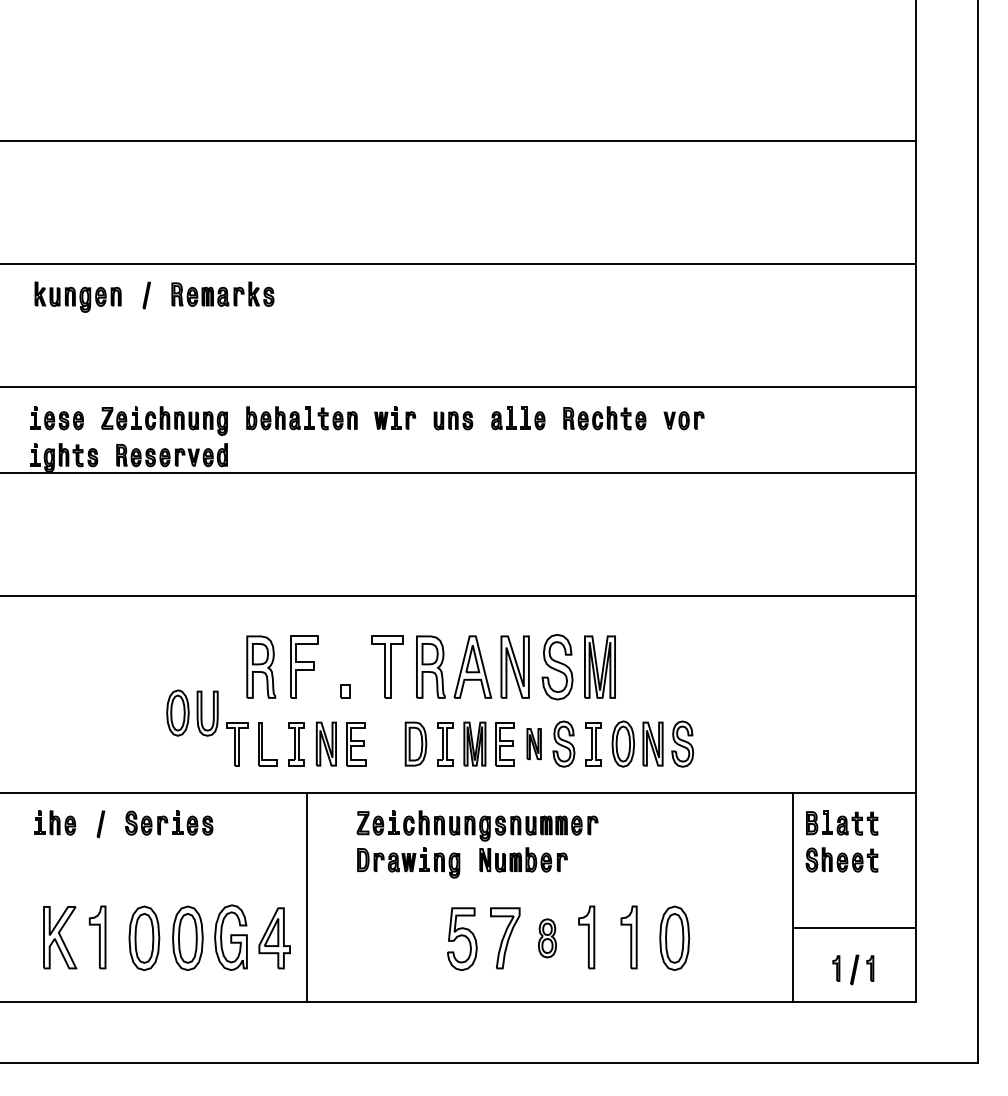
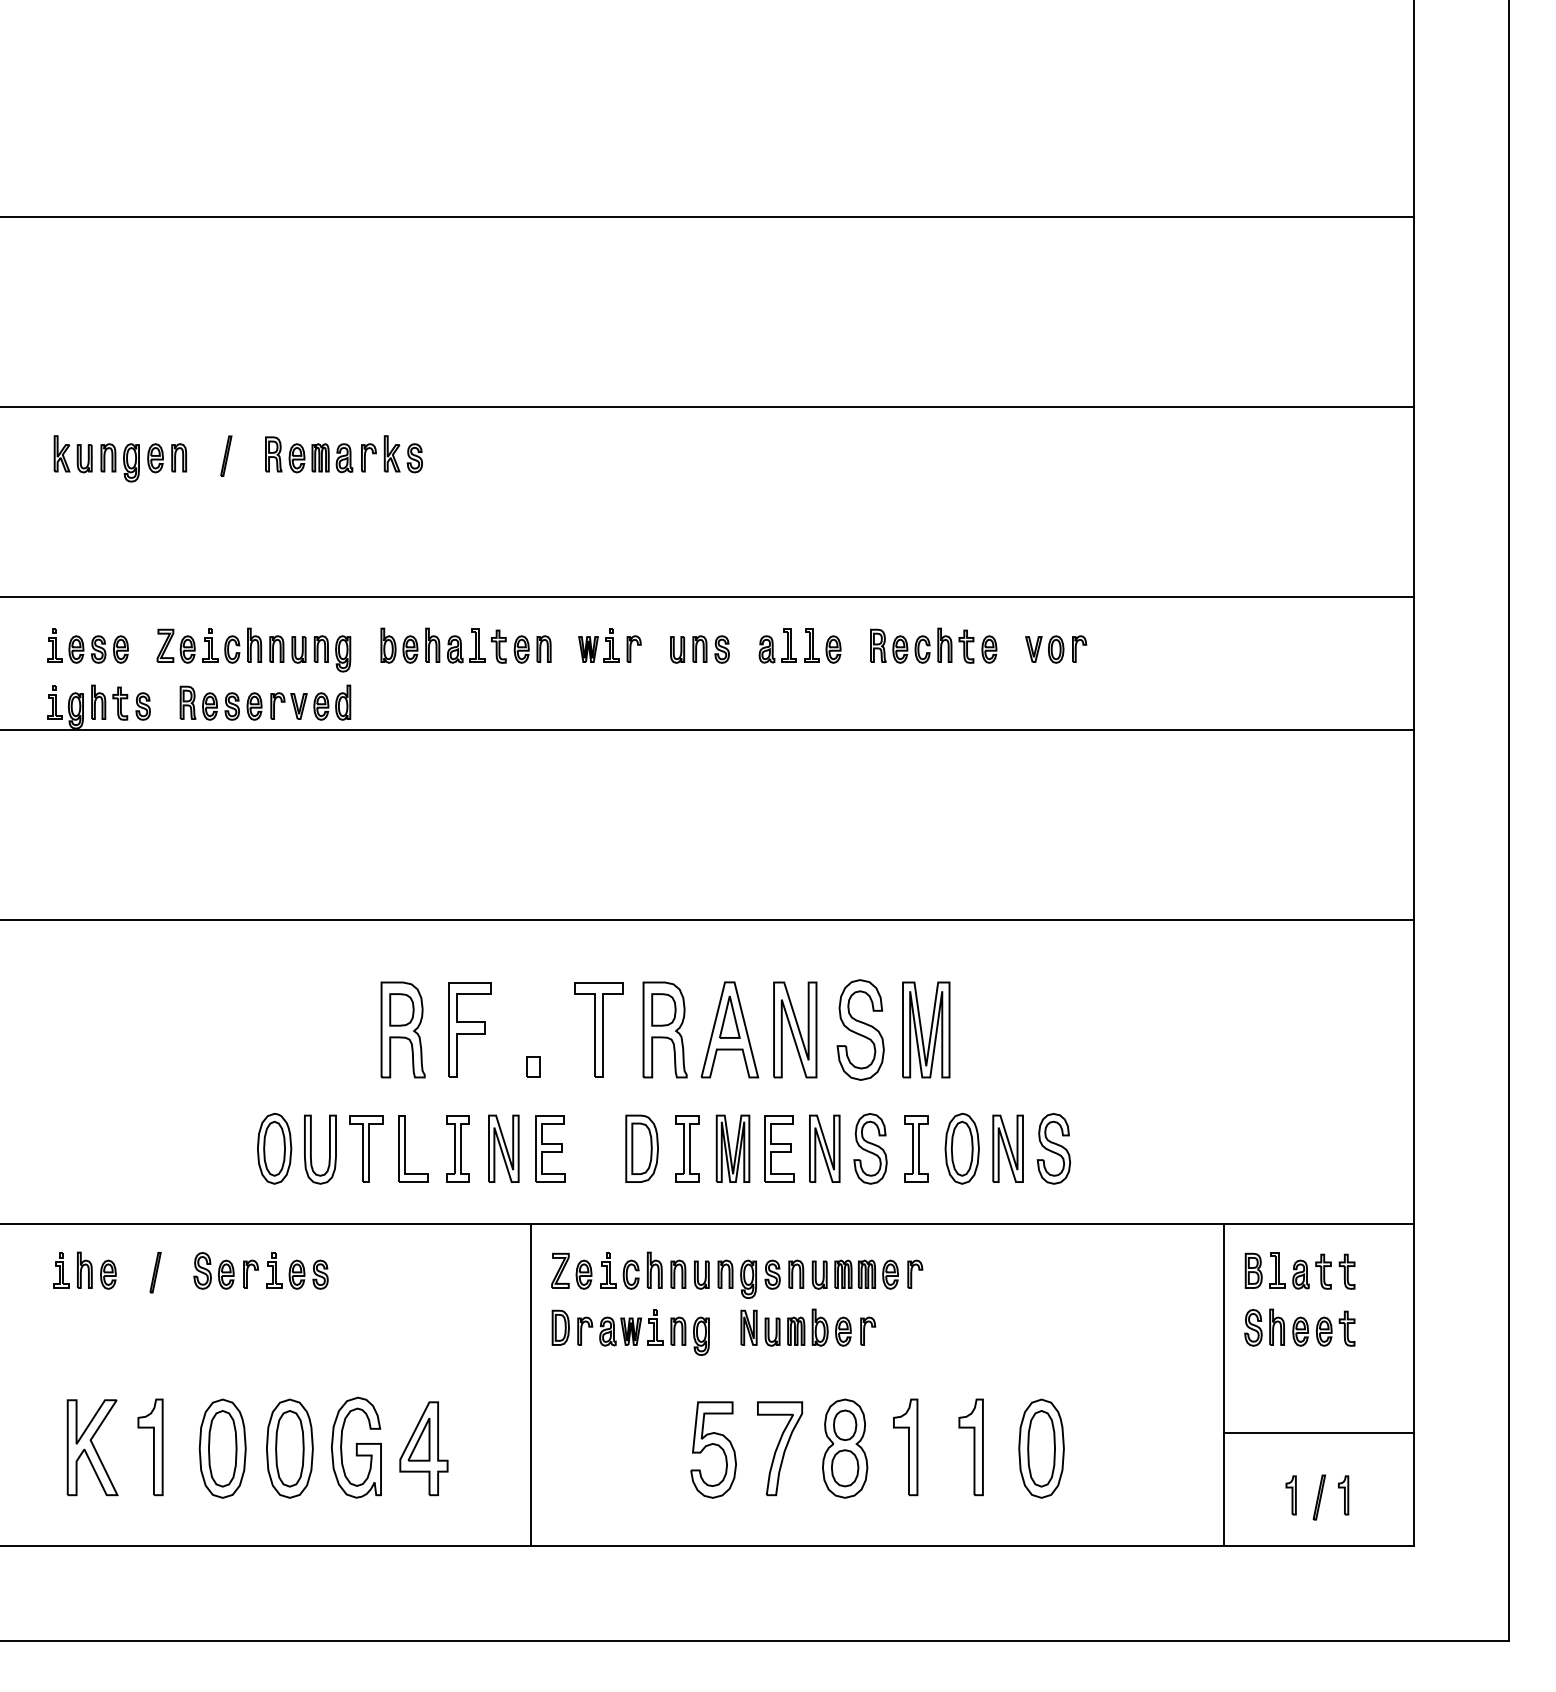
part: (192, 712) -> (297, 1147), moved
part: (533, 743) -> (823, 1147), size x1.43
line: (307, 896) -> (531, 1384), moved
part: (547, 938) -> (845, 1448), size x1.67

